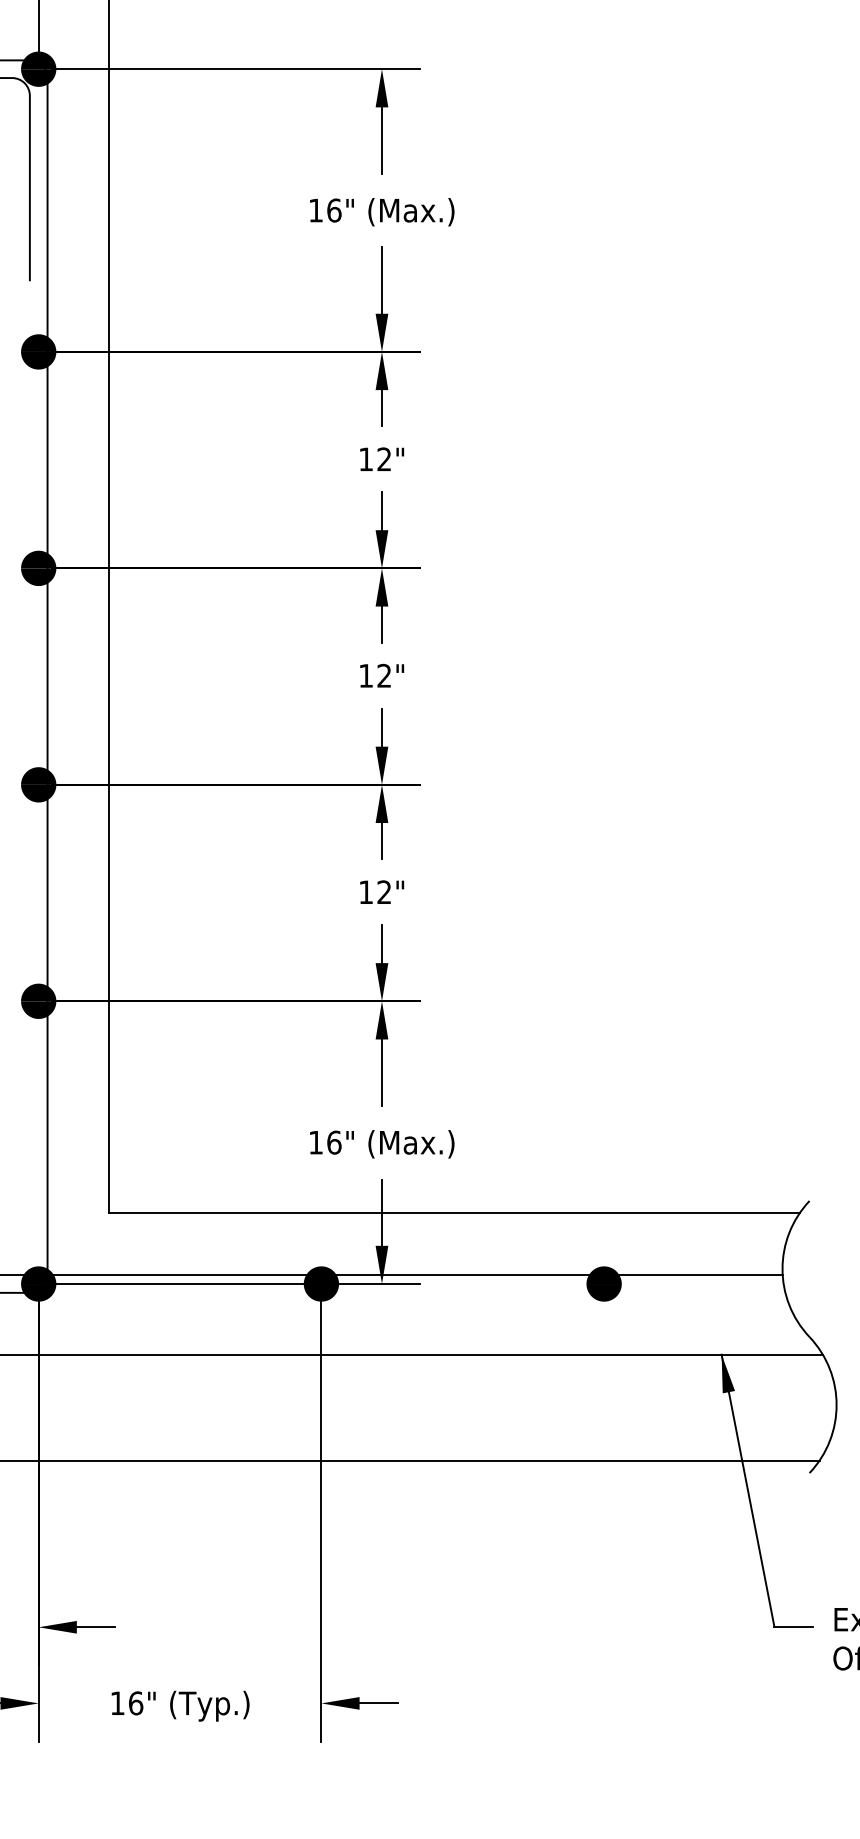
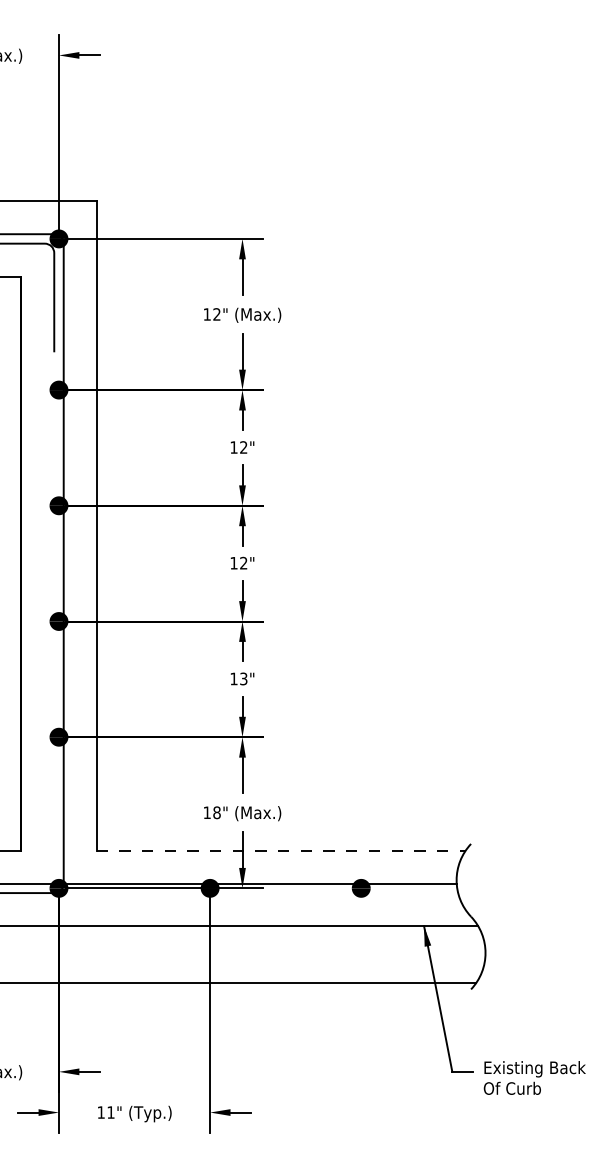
text: (333, 210) -> (216, 314), 16" -> 12"
text: (383, 893) -> (243, 679), 12" -> 13"
text: (333, 1142) -> (216, 812), 16" -> 18"
line: (454, 1213) -> (281, 850), solid -> dashed
text: (135, 1703) -> (110, 1112), 16" -> 11"

